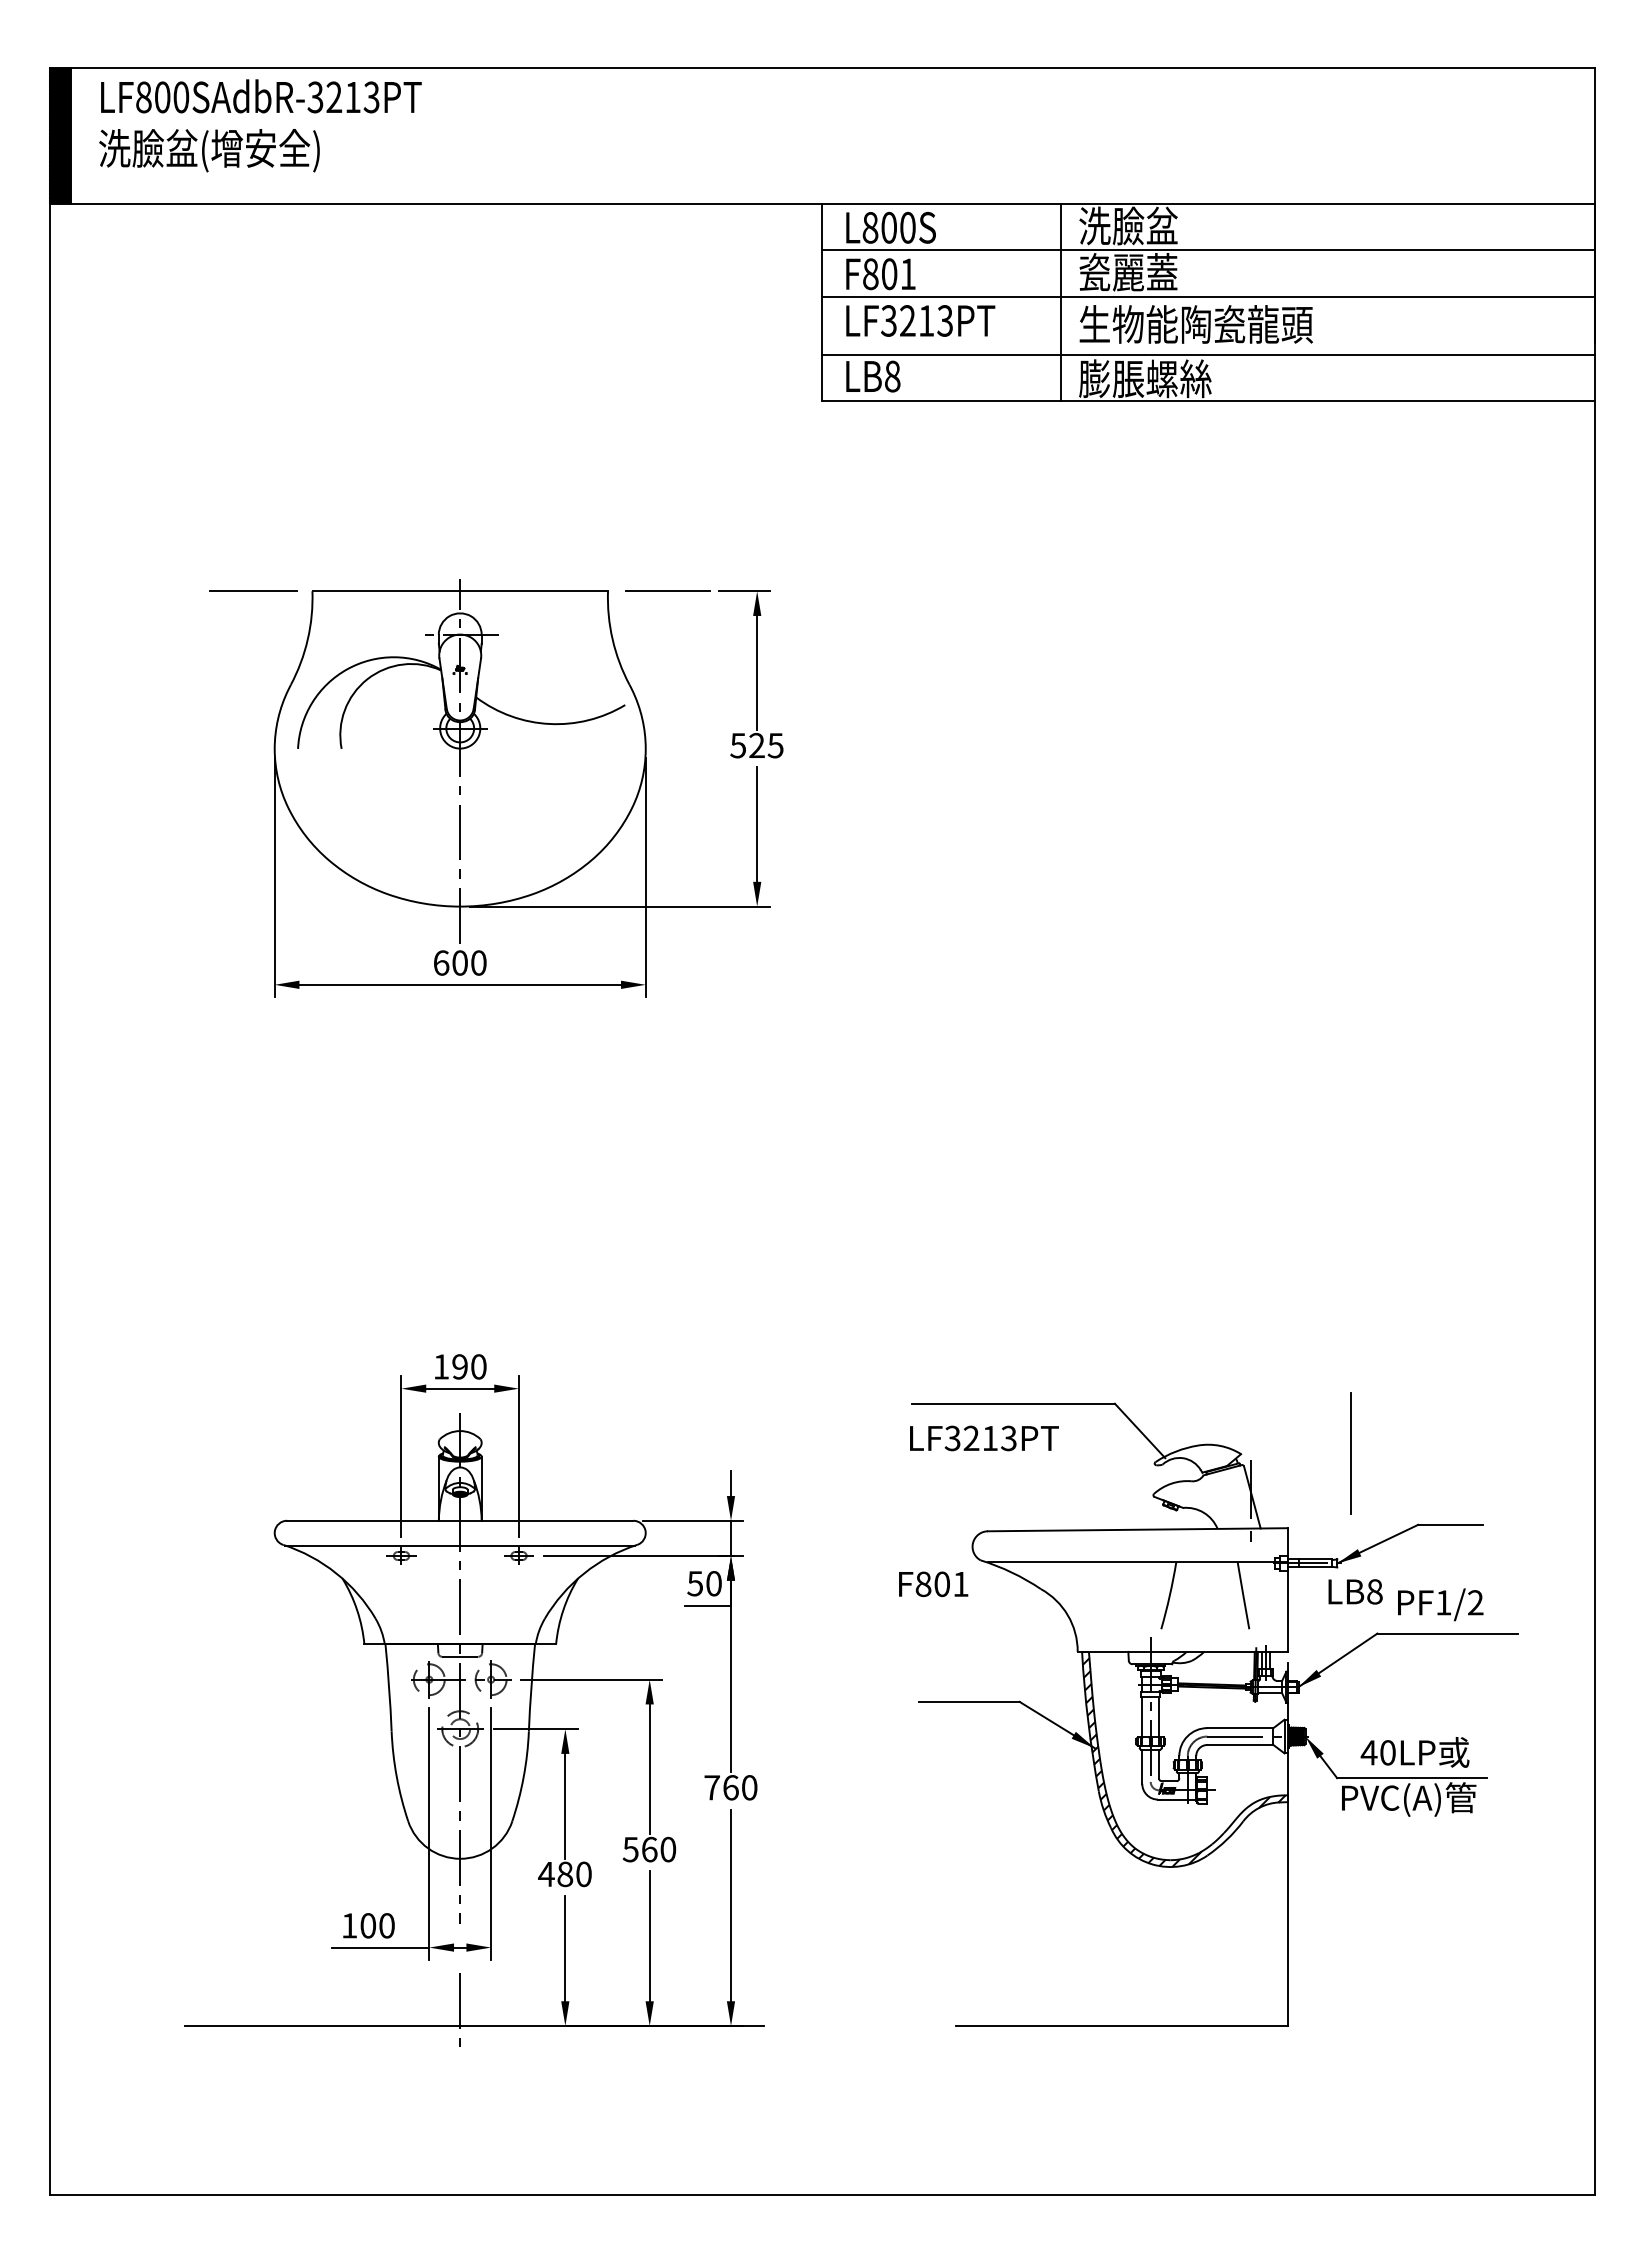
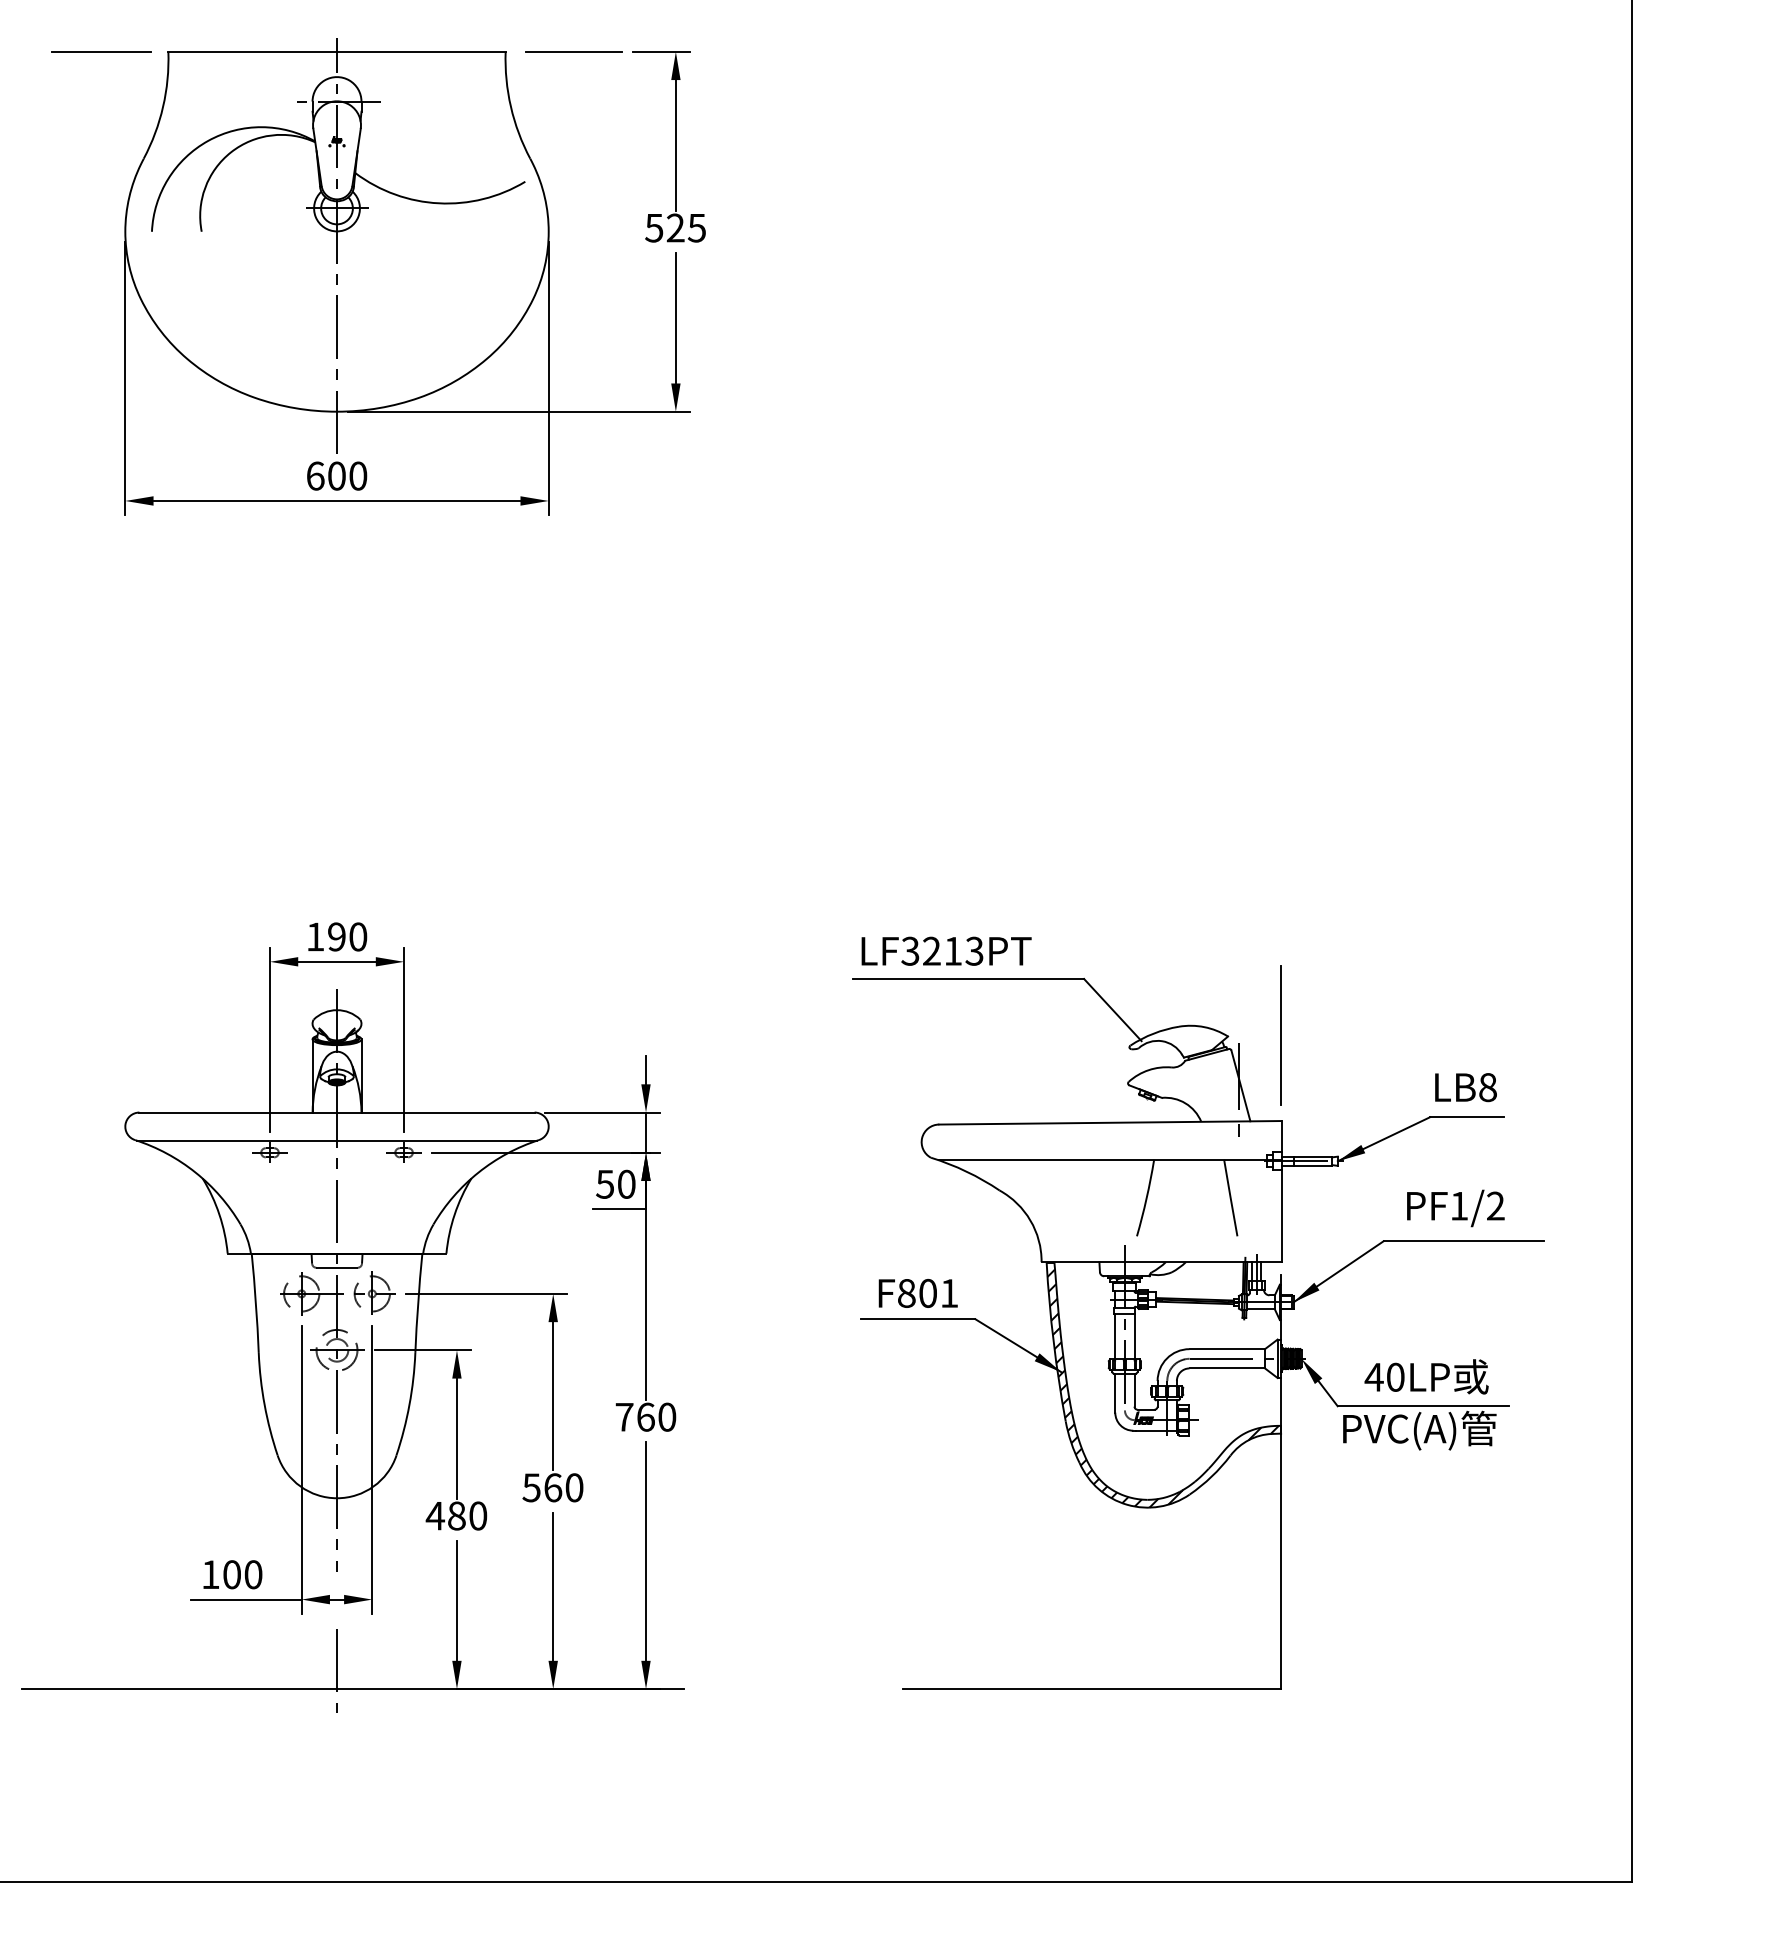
text: (984, 1438) -> (946, 951), moved
line: (1350, 1453) -> (1281, 1035), moved
text: (933, 1584) -> (918, 1293), moved
text: (1355, 1591) -> (1465, 1087), moved

